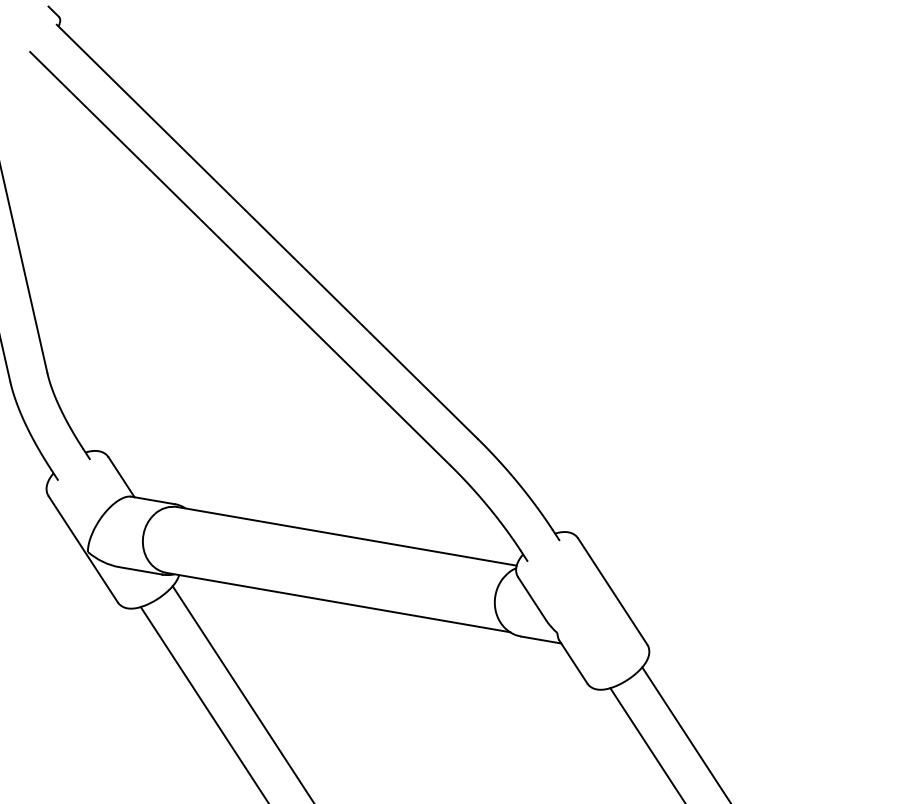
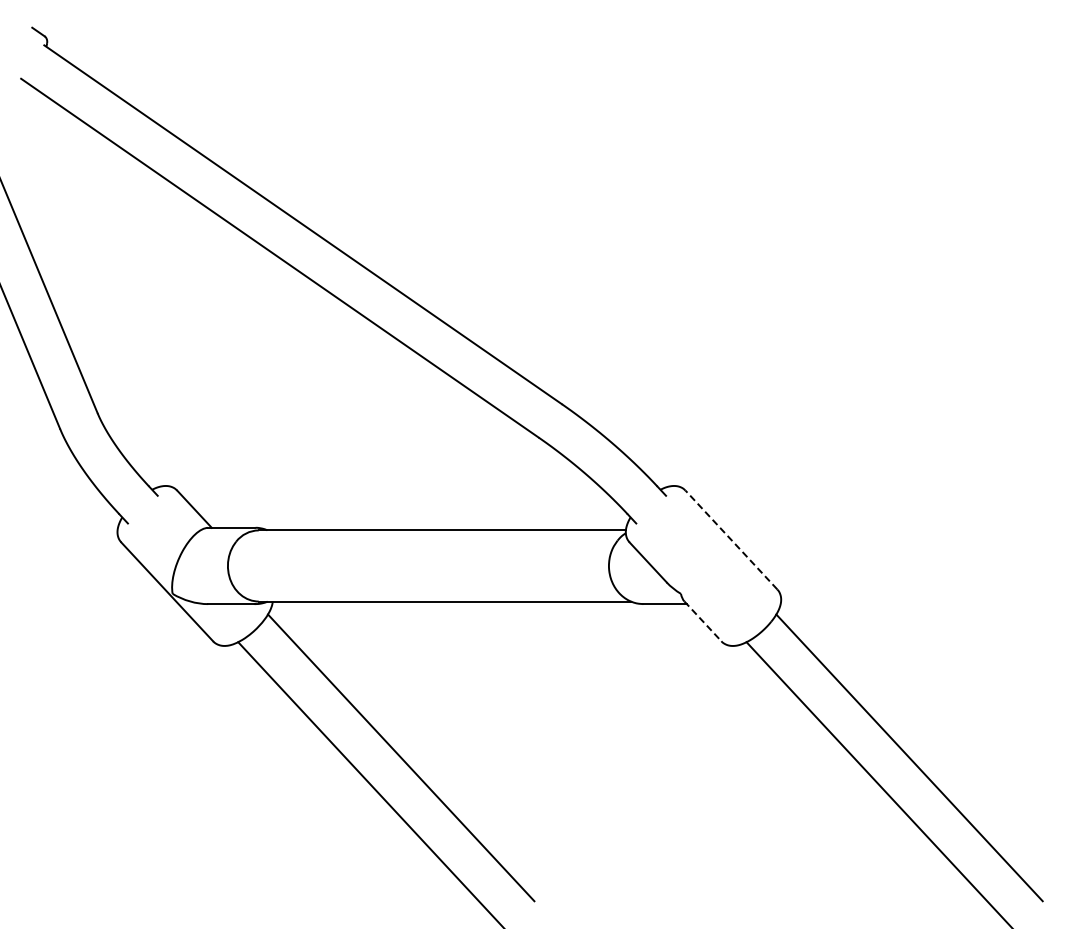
line: (612, 590) -> (731, 539), solid -> dashed
line: (573, 662) -> (703, 621), solid -> dashed

